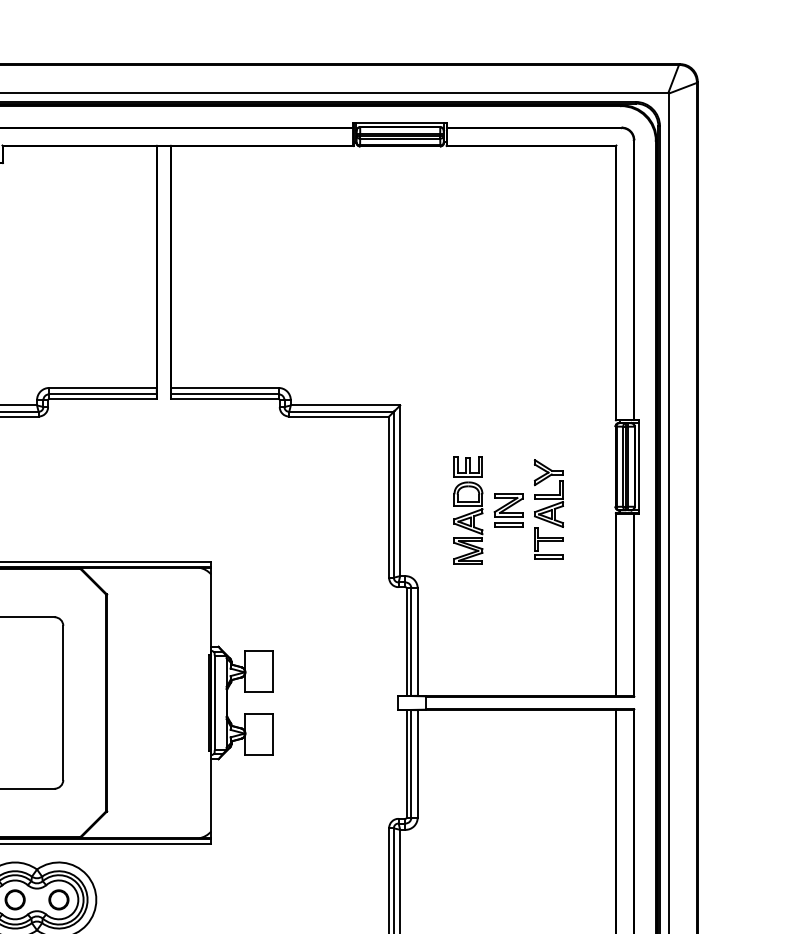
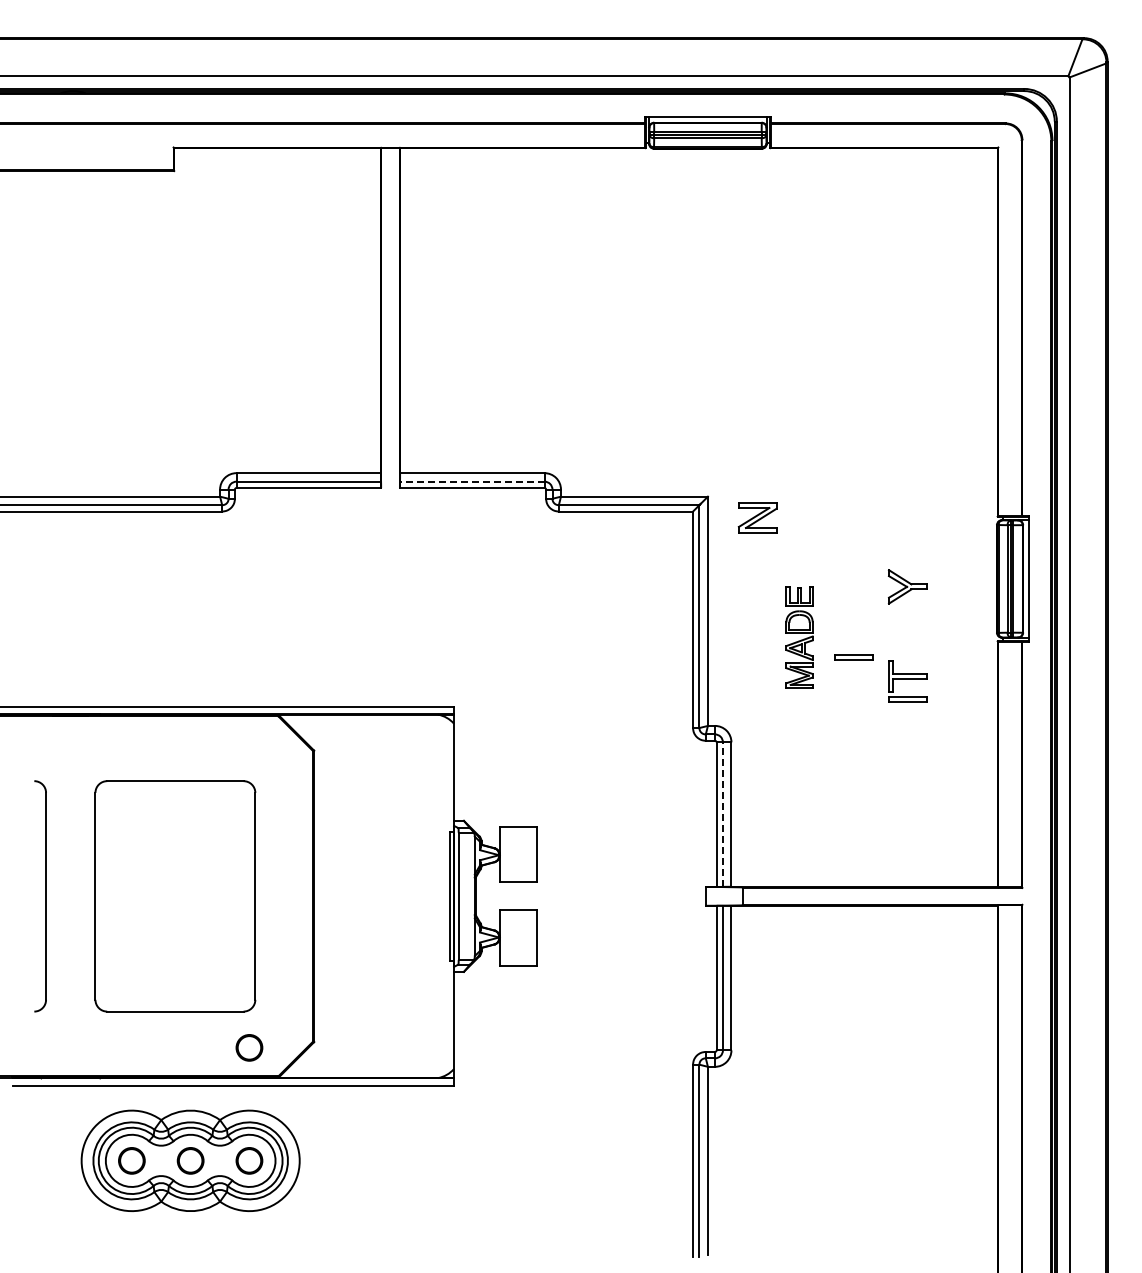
line: (224, 394) -> (471, 481), solid -> dashed
part: (548, 503) -> (907, 628), removed
part: (508, 505) -> (757, 517), moved
part: (468, 510) -> (799, 637), size x0.7
line: (411, 642) -> (722, 814), solid -> dashed
part: (58, 815) -> (249, 1047), added

